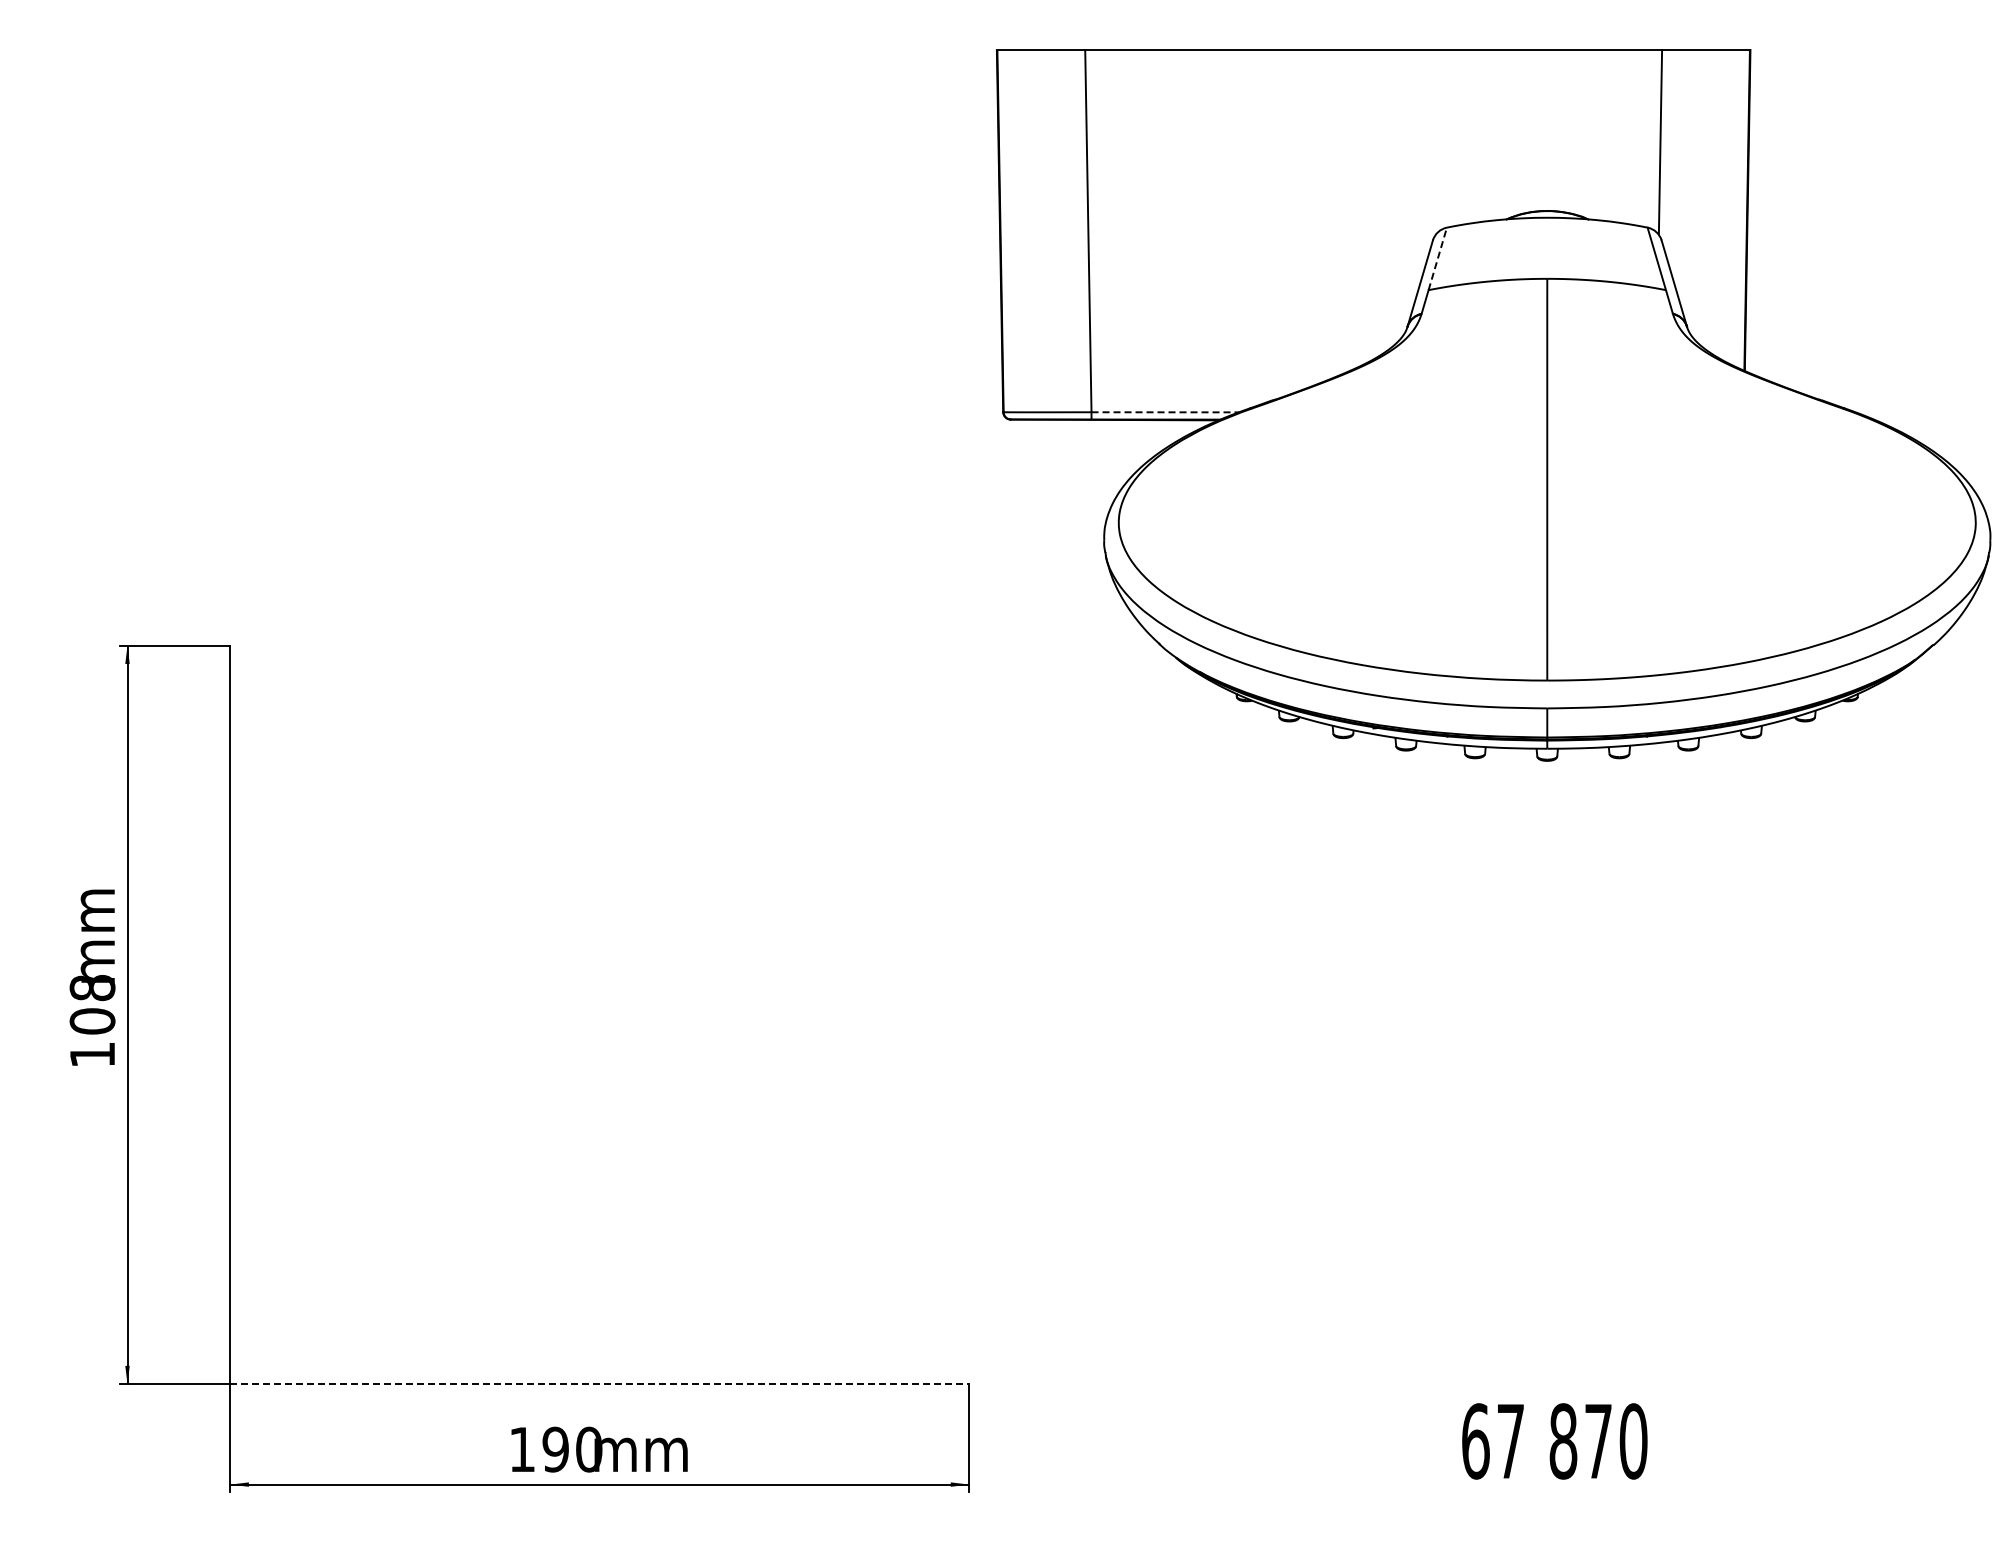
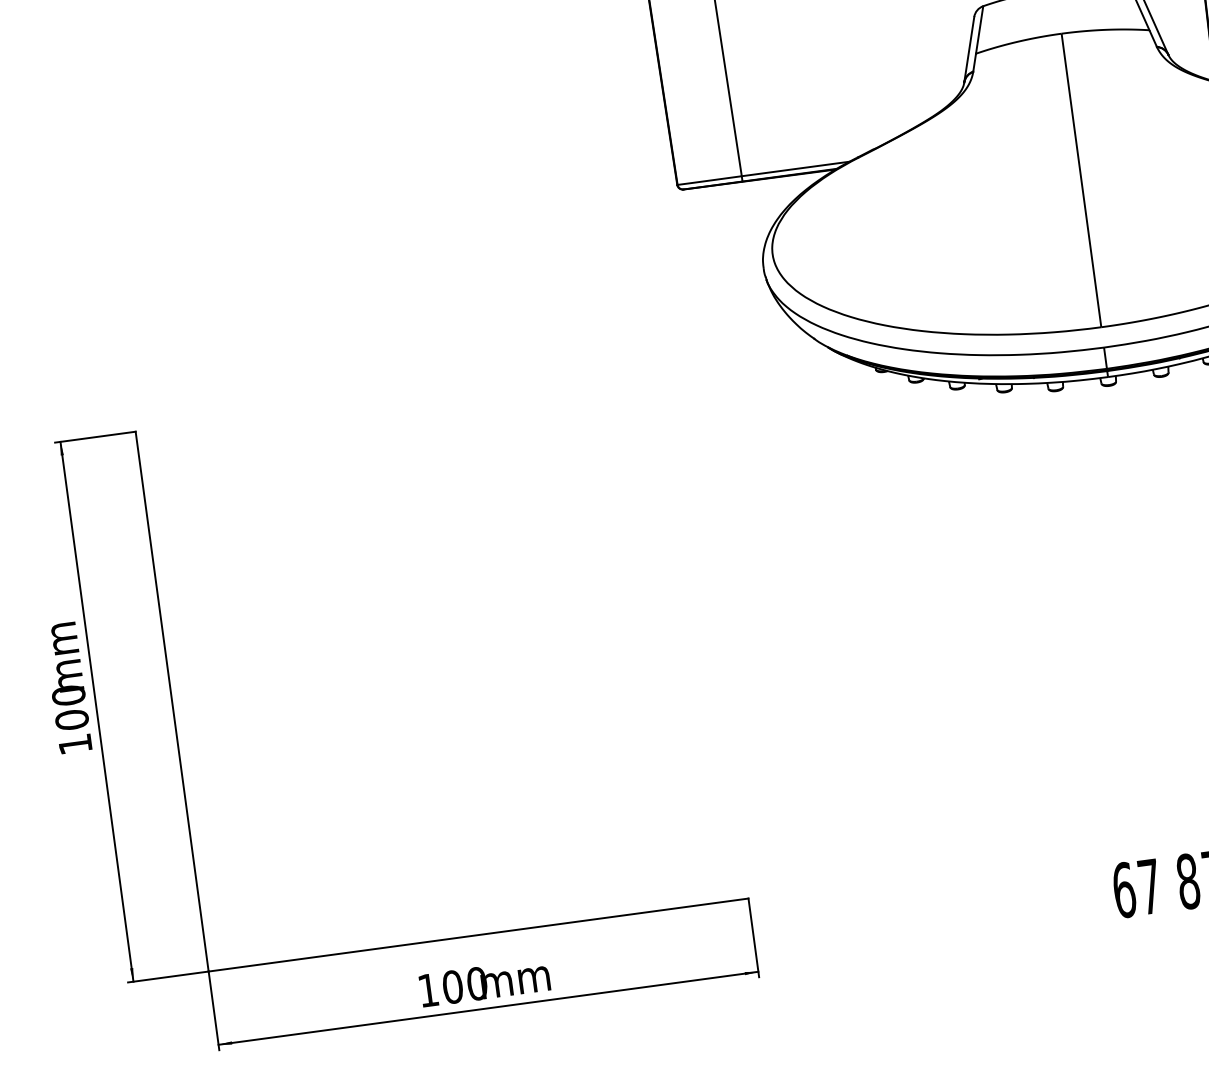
line: (1437, 258) -> (979, 29), dashed -> solid
line: (1165, 412) -> (795, 169), dashed -> solid
text: (92, 987) -> (68, 695), 108 -> 100
line: (600, 1384) -> (479, 935), dashed -> solid
text: (555, 1449) -> (452, 987), 190 -> 100

